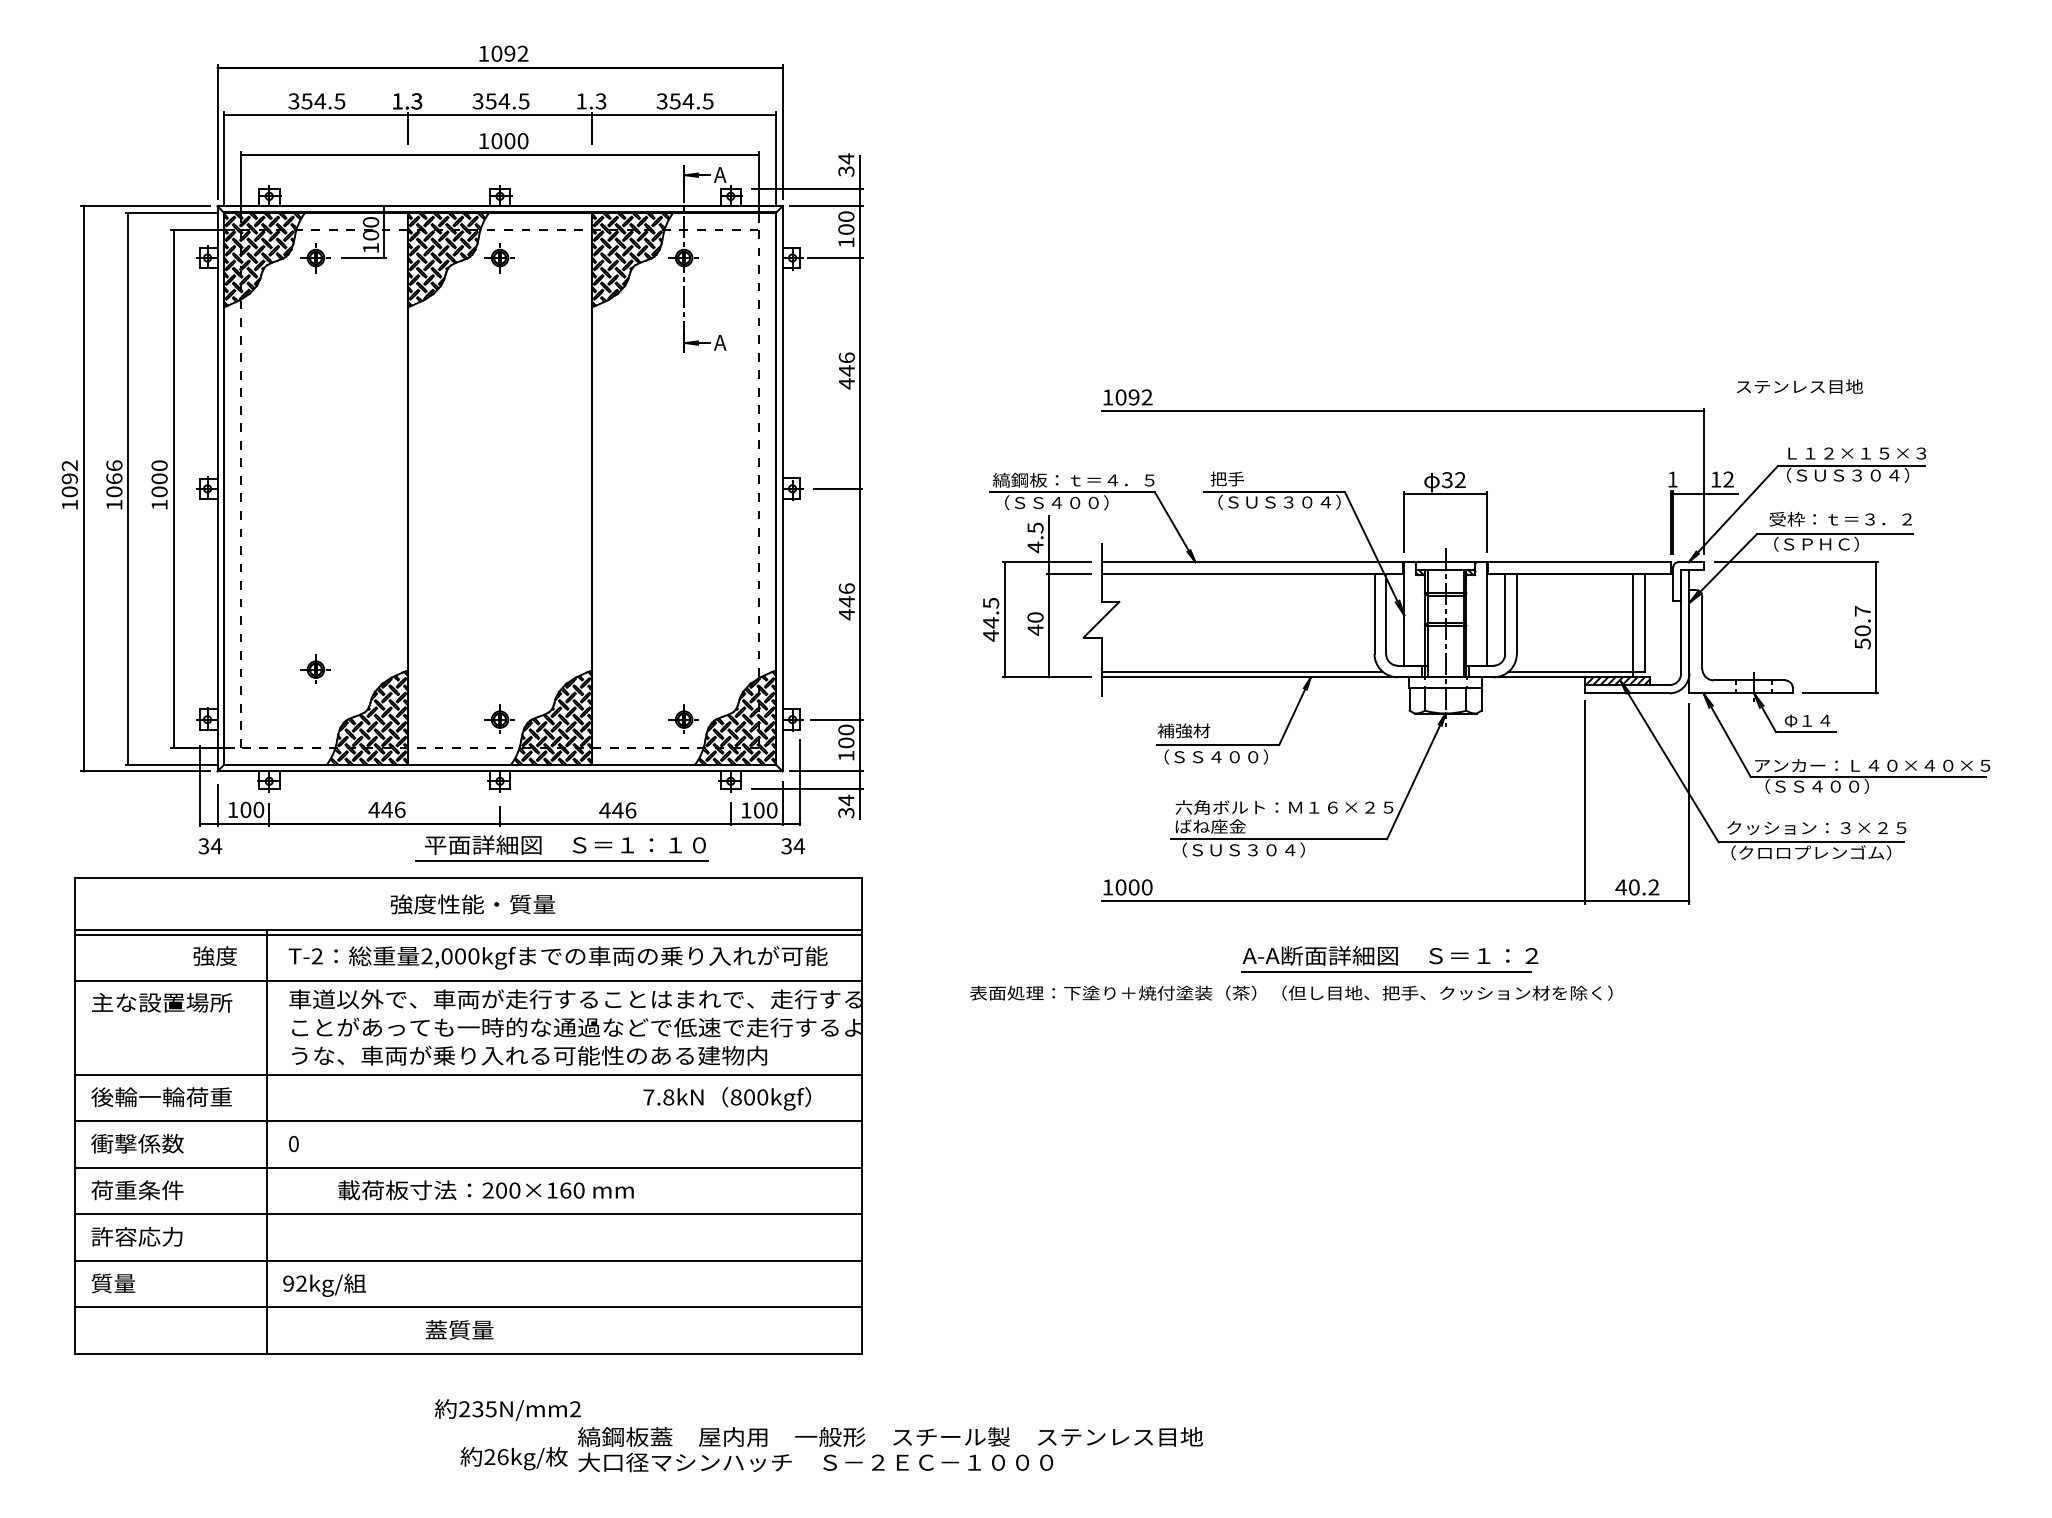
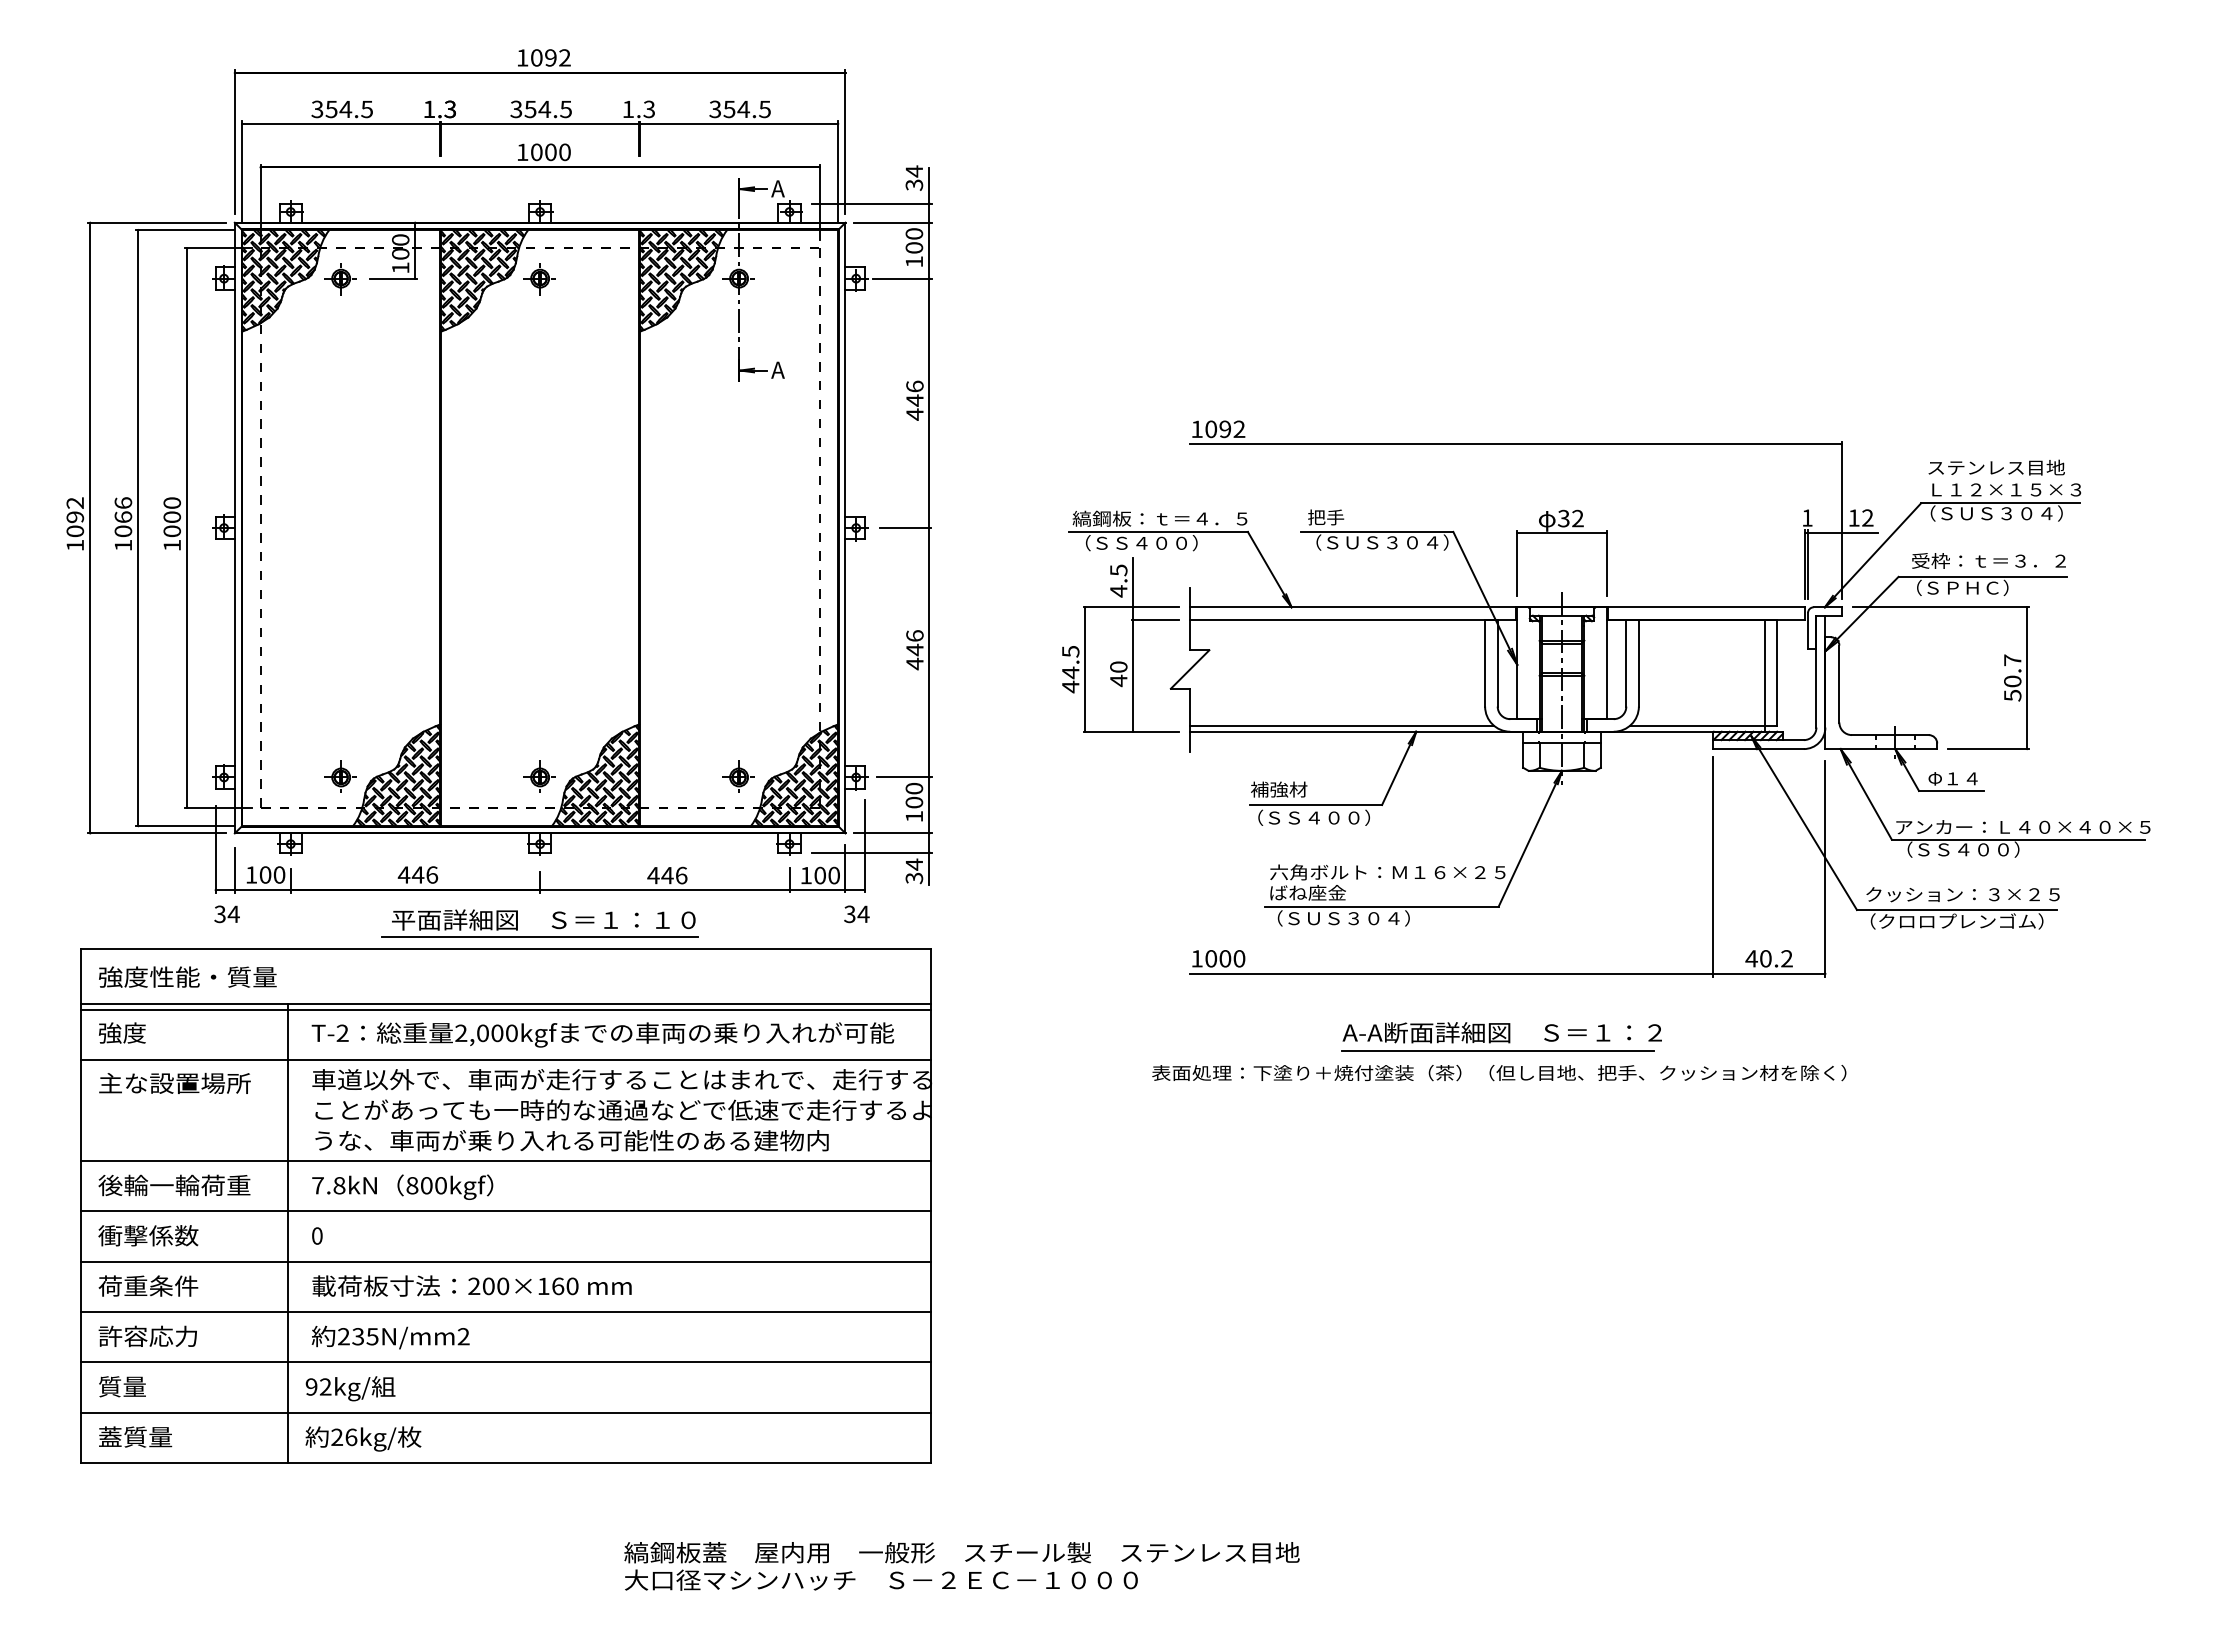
text: (1799, 386) -> (1996, 467), moved
part: (315, 668) -> (340, 776), moved
part: (572, 851) -> (551, 926), moved
text: (472, 903) -> (187, 976), moved
text: (215, 955) -> (122, 1032), moved
text: (1291, 993) -> (1499, 1073), moved
text: (727, 1098) -> (402, 1186), moved
text: (485, 1189) -> (471, 1285), moved
text: (459, 1329) -> (135, 1436), moved
text: (507, 1410) -> (390, 1337), moved
text: (514, 1458) -> (363, 1438), moved

